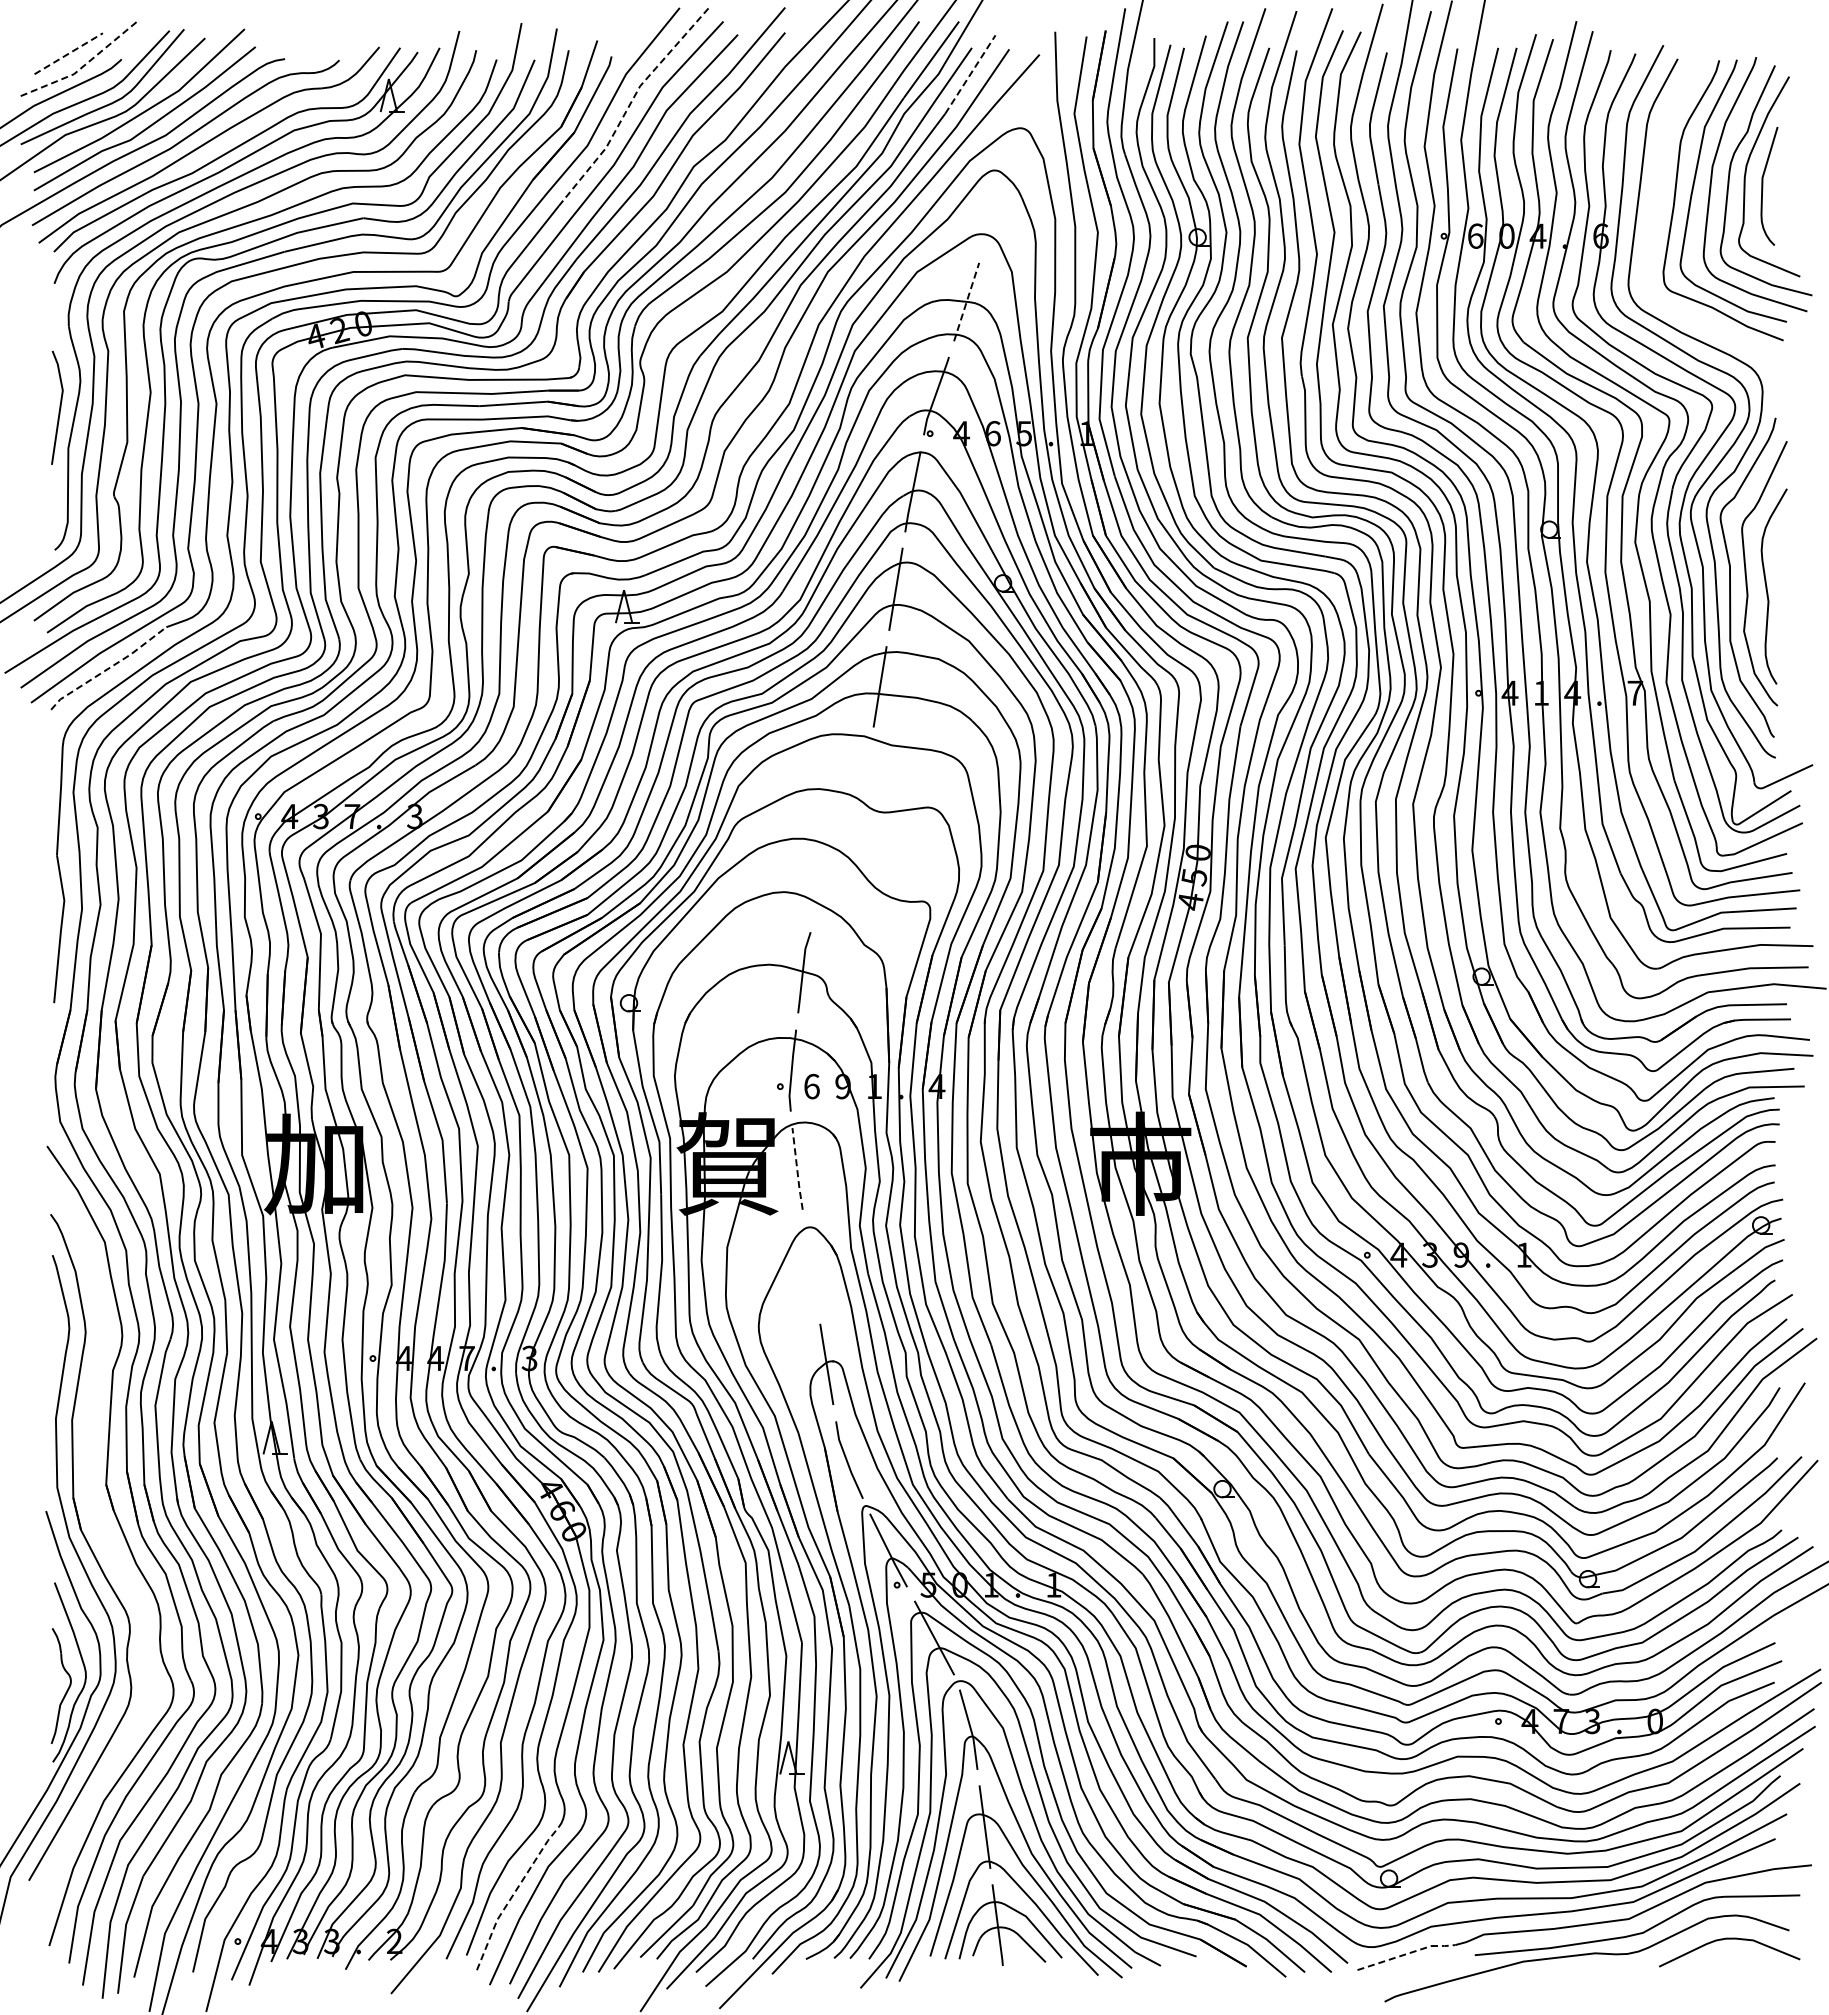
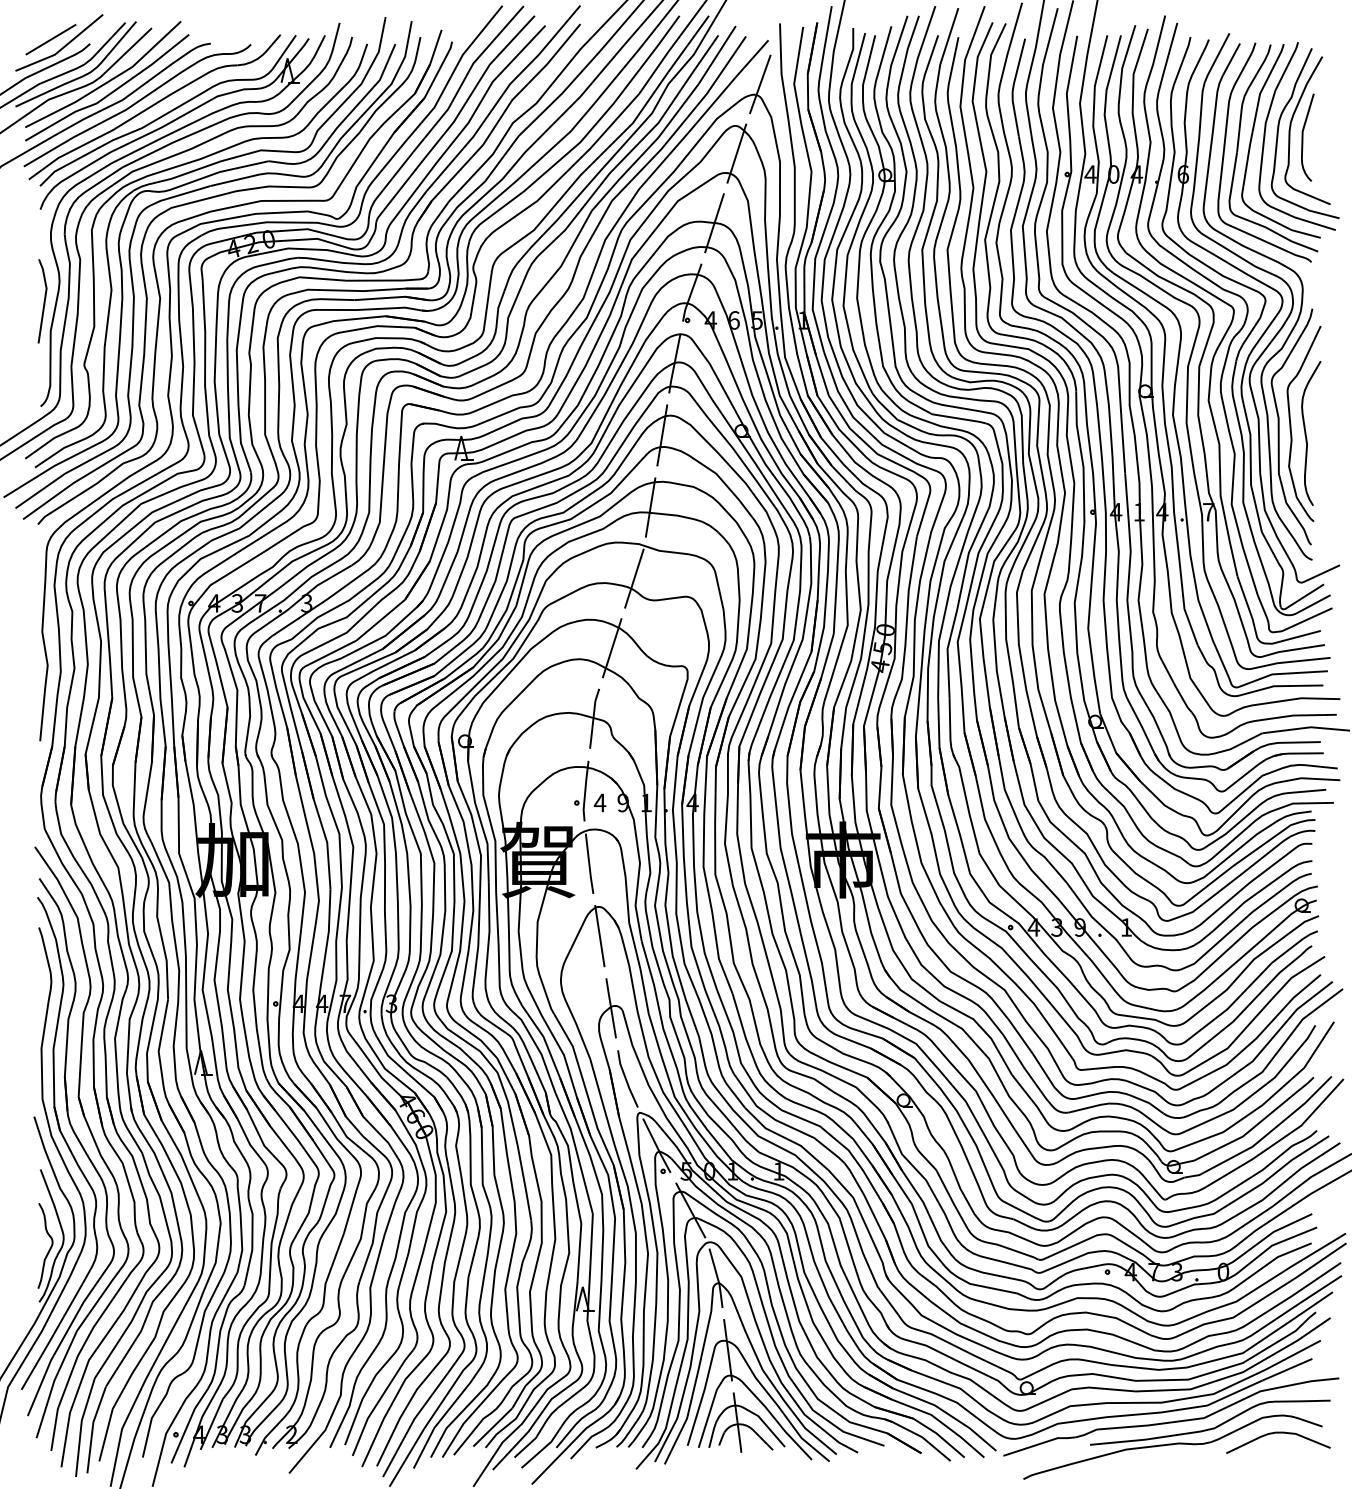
line: (68, 53) -> (50, 39), dashed -> solid
line: (84, 65) -> (62, 48), dashed -> solid
line: (970, 74) -> (717, 55), dashed -> solid
line: (630, 104) -> (466, 77), dashed -> solid
line: (1028, 114) -> (760, 84), added
part: (1657, 201) -> (1225, 148), added
line: (996, 207) -> (736, 153), added
text: (1475, 235) -> (1090, 173), 6 -> 4
line: (966, 301) -> (714, 222), dashed -> solid
line: (108, 668) -> (80, 493), dashed -> solid
line: (857, 782) -> (633, 578), added
line: (827, 876) -> (611, 647), added
text: (811, 1086) -> (599, 802), 6 -> 4
line: (797, 1169) -> (589, 864), dashed -> solid
line: (811, 1266) -> (599, 935), added
part: (107, 1547) -> (79, 1143), added
line: (512, 1896) -> (378, 1401), dashed -> solid
line: (1407, 1953) -> (1040, 1443), dashed -> solid

